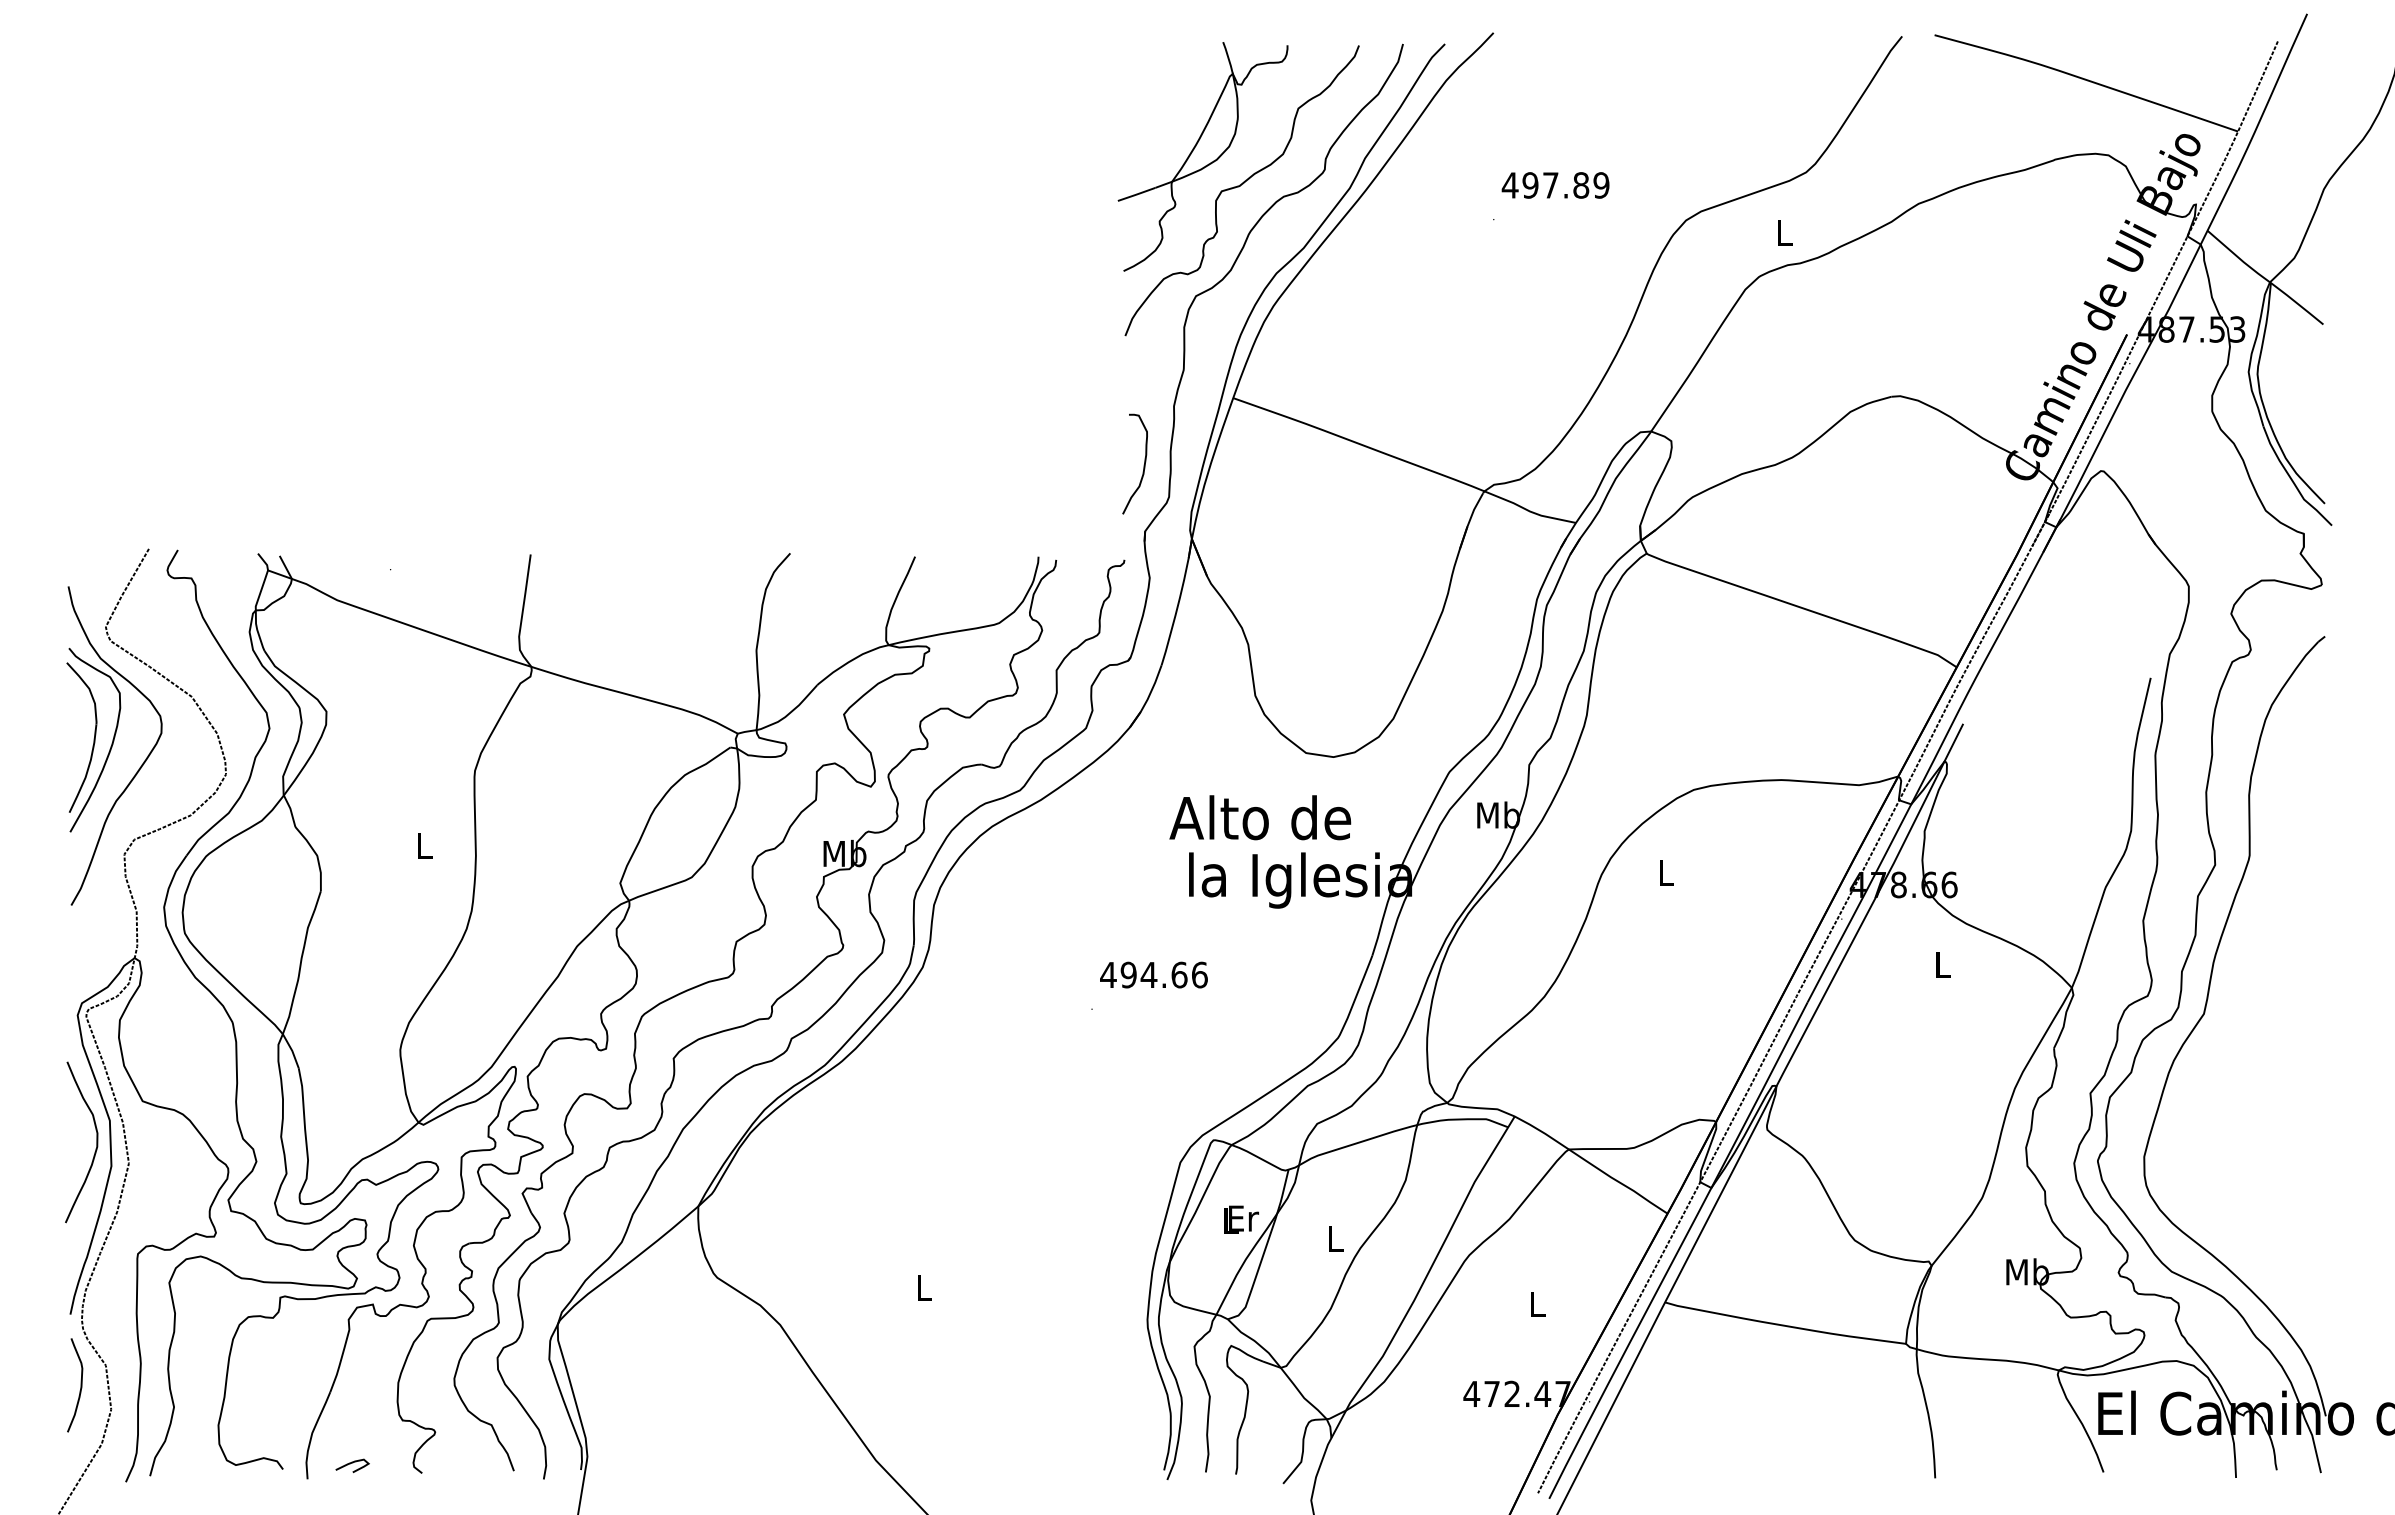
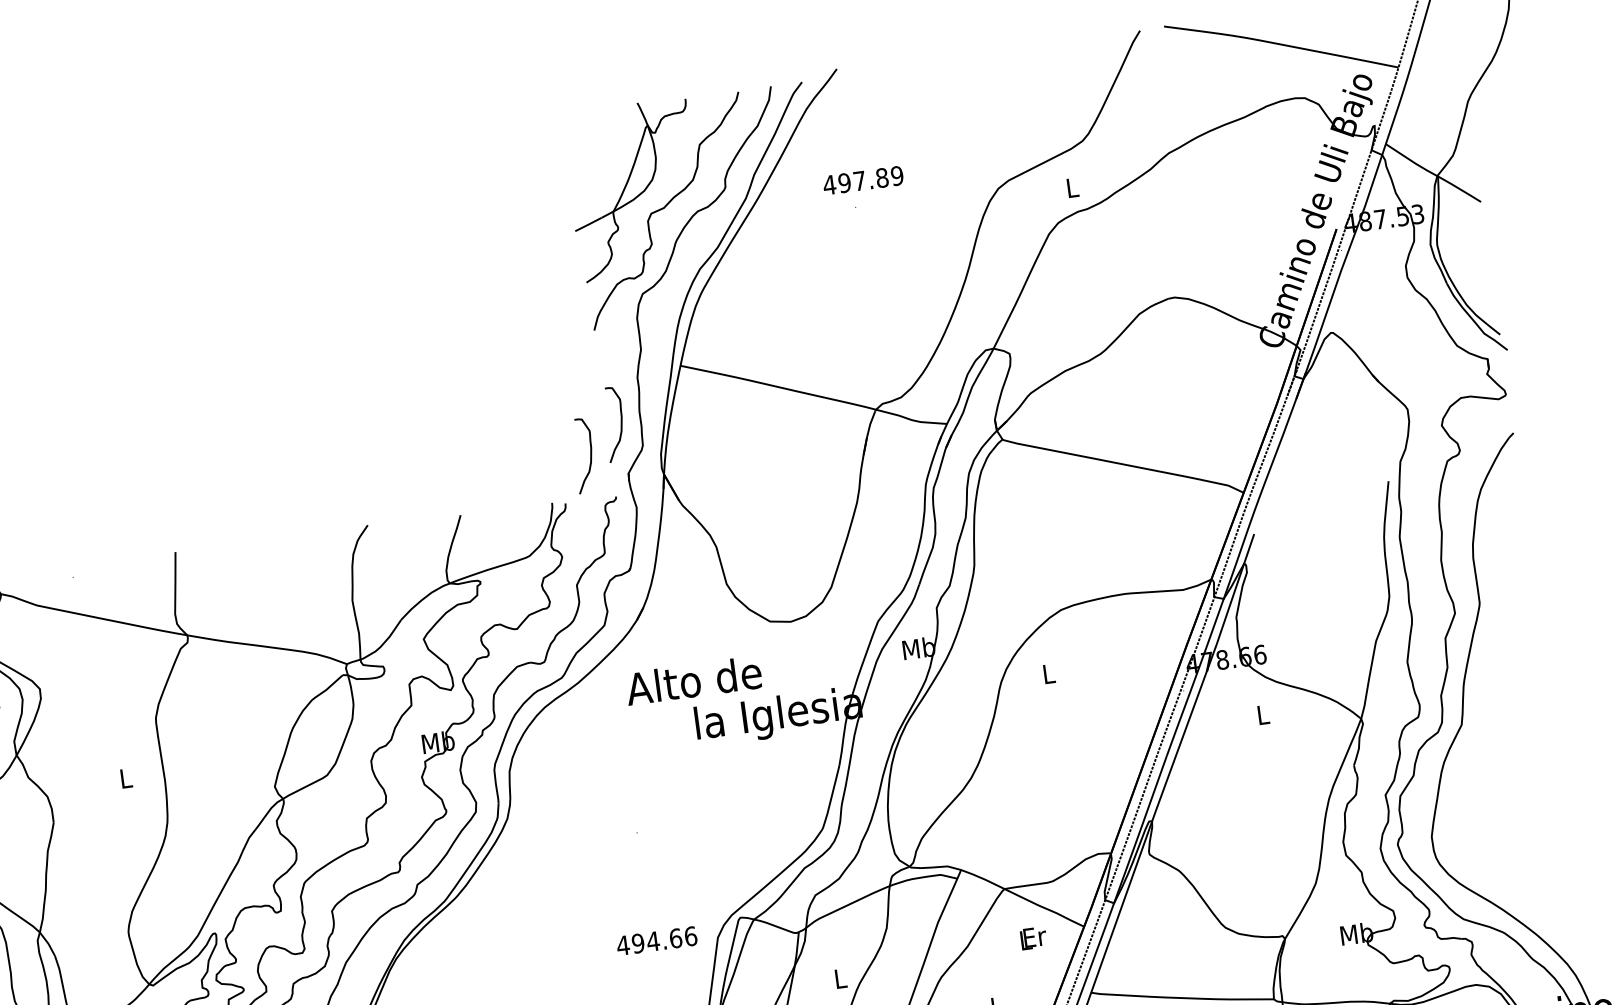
text: (1555, 185) -> (863, 180), moved
curve: (1097, 501) -> (590, 456), added
text: (1260, 817) -> (693, 680), moved
text: (1153, 974) -> (656, 940), moved
text: (1241, 1219) -> (1033, 937), moved

